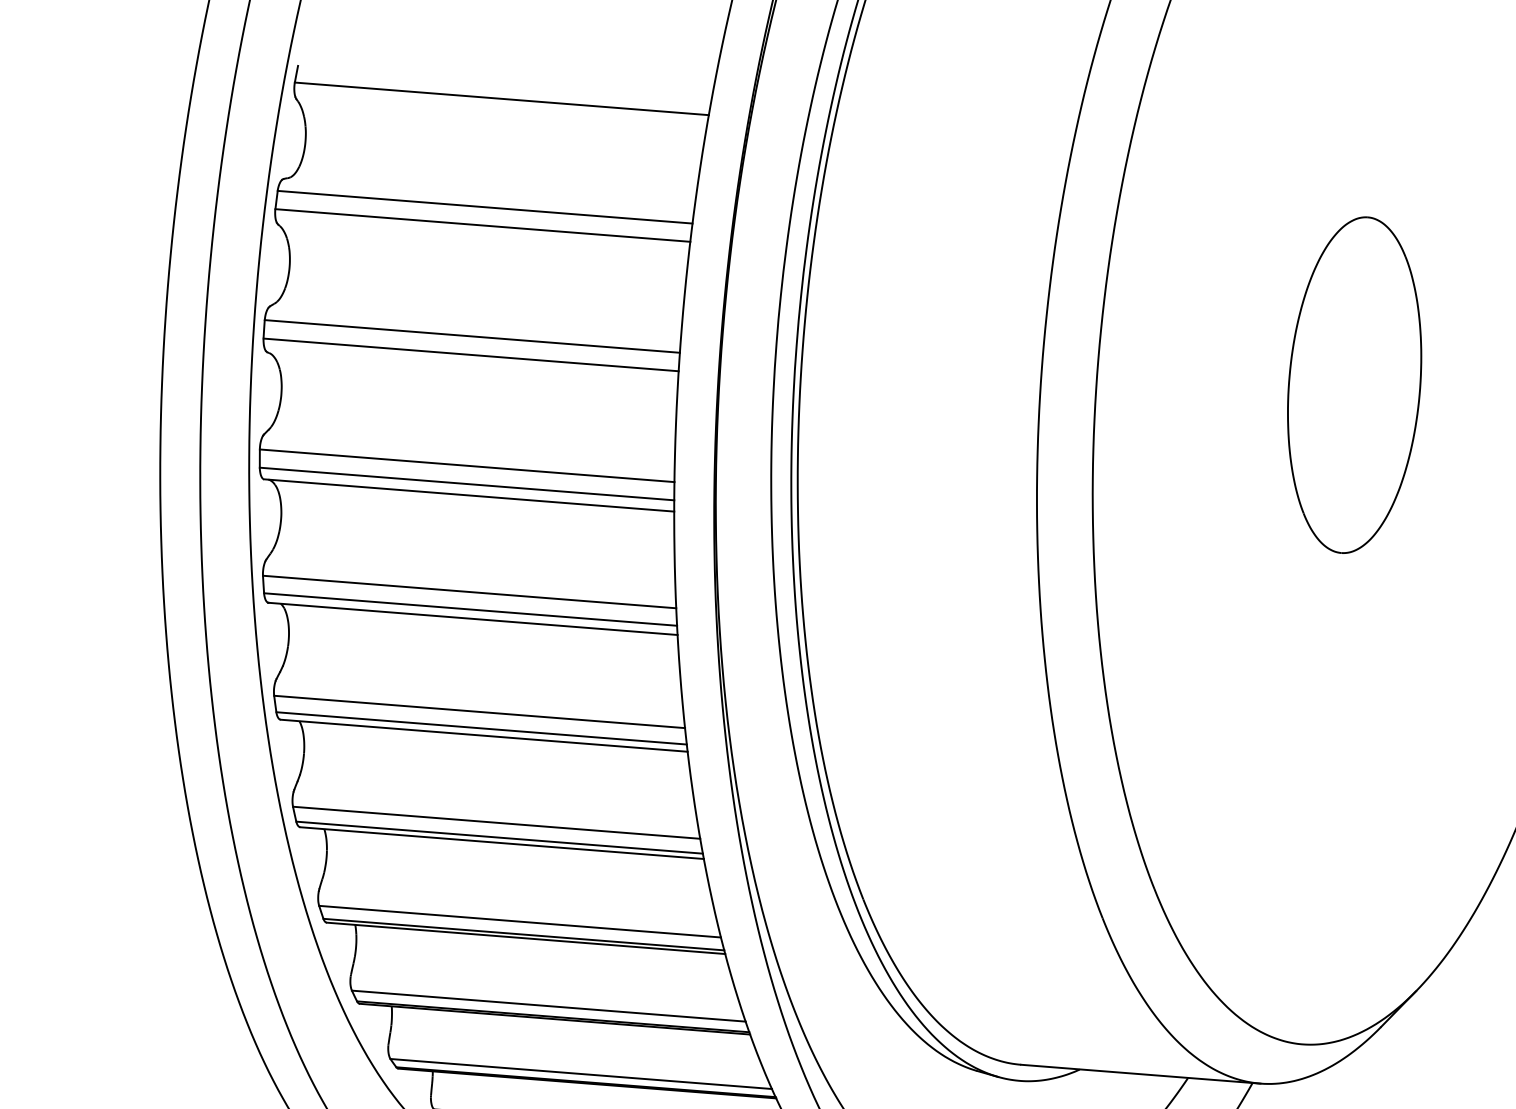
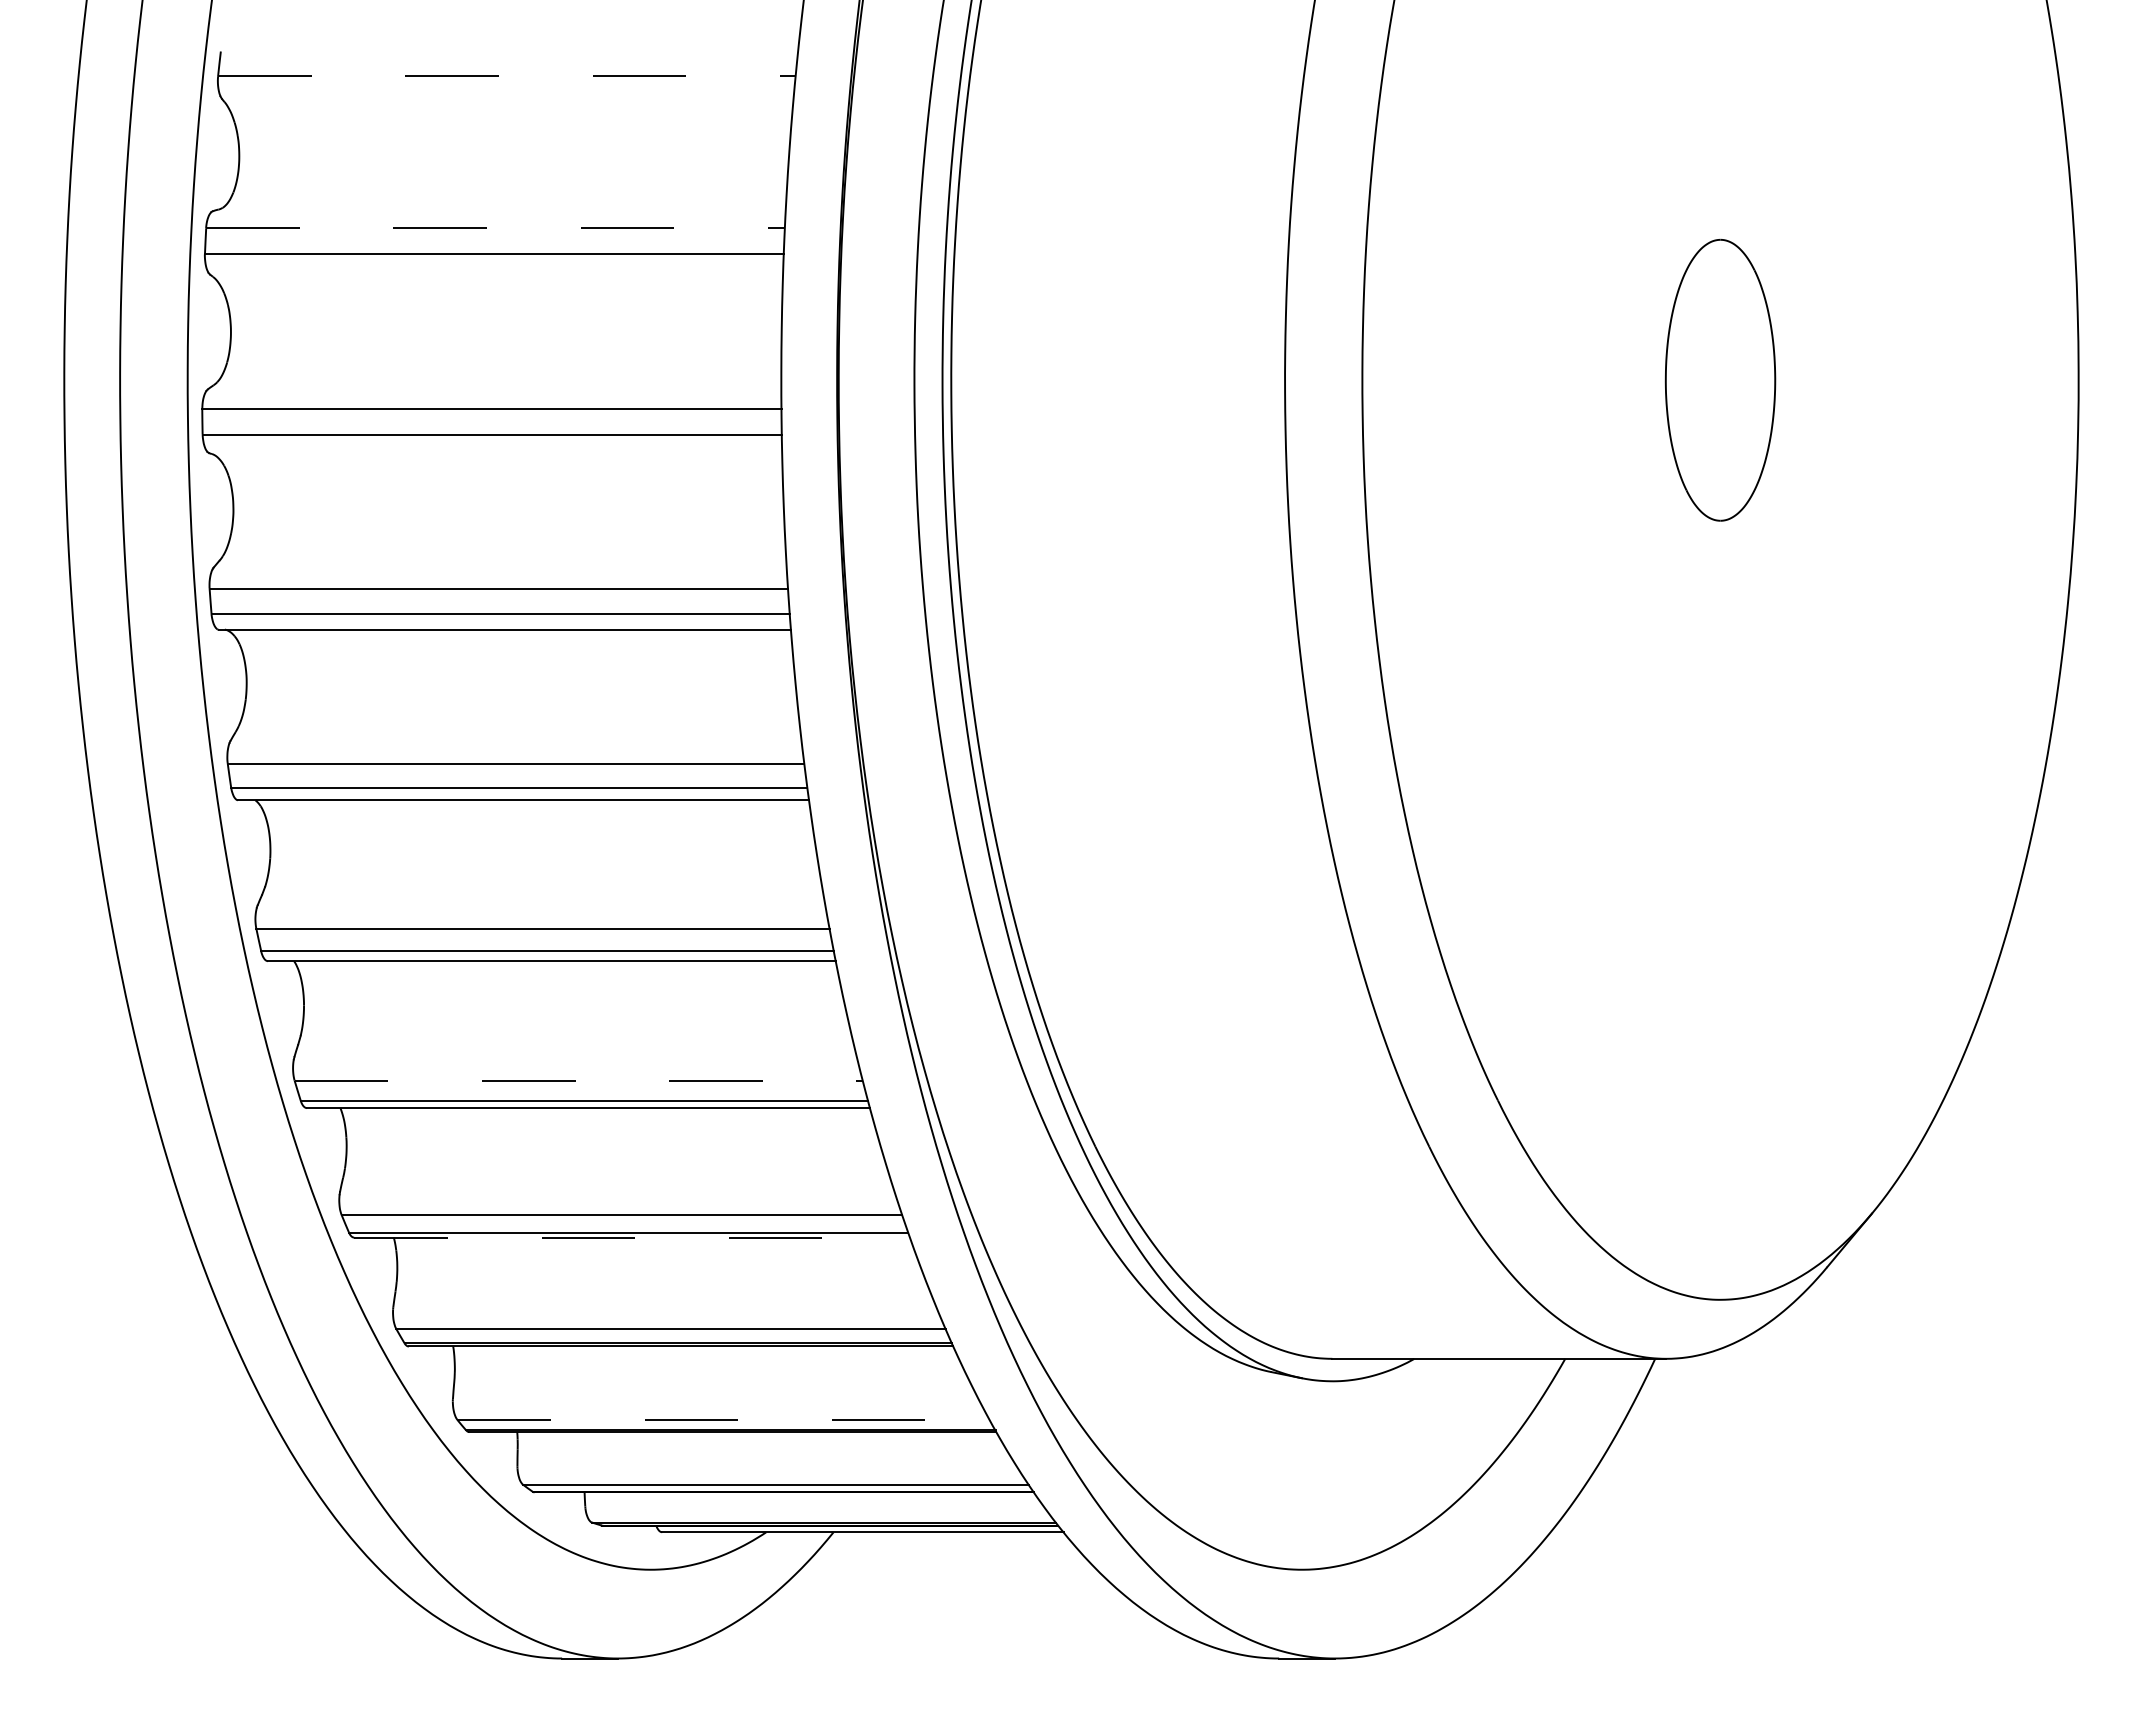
line: (501, 99) -> (506, 76), solid -> dashed
line: (485, 207) -> (496, 228), solid -> dashed
part: (1354, 385) -> (1720, 380), size x0.6
line: (497, 822) -> (579, 1080), solid -> dashed
line: (526, 938) -> (632, 1237), solid -> dashed
line: (581, 1073) -> (723, 1419), solid -> dashed

